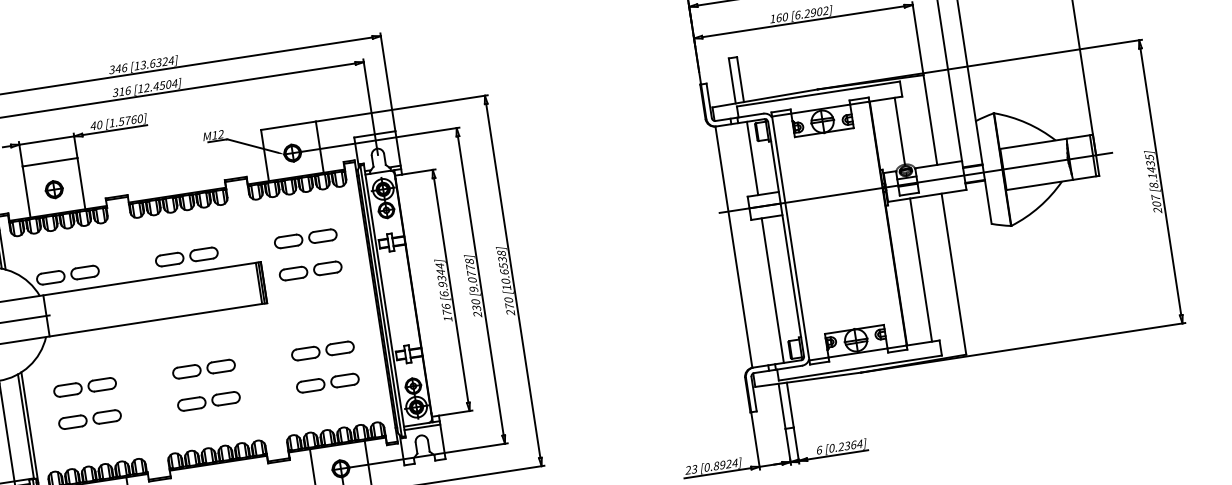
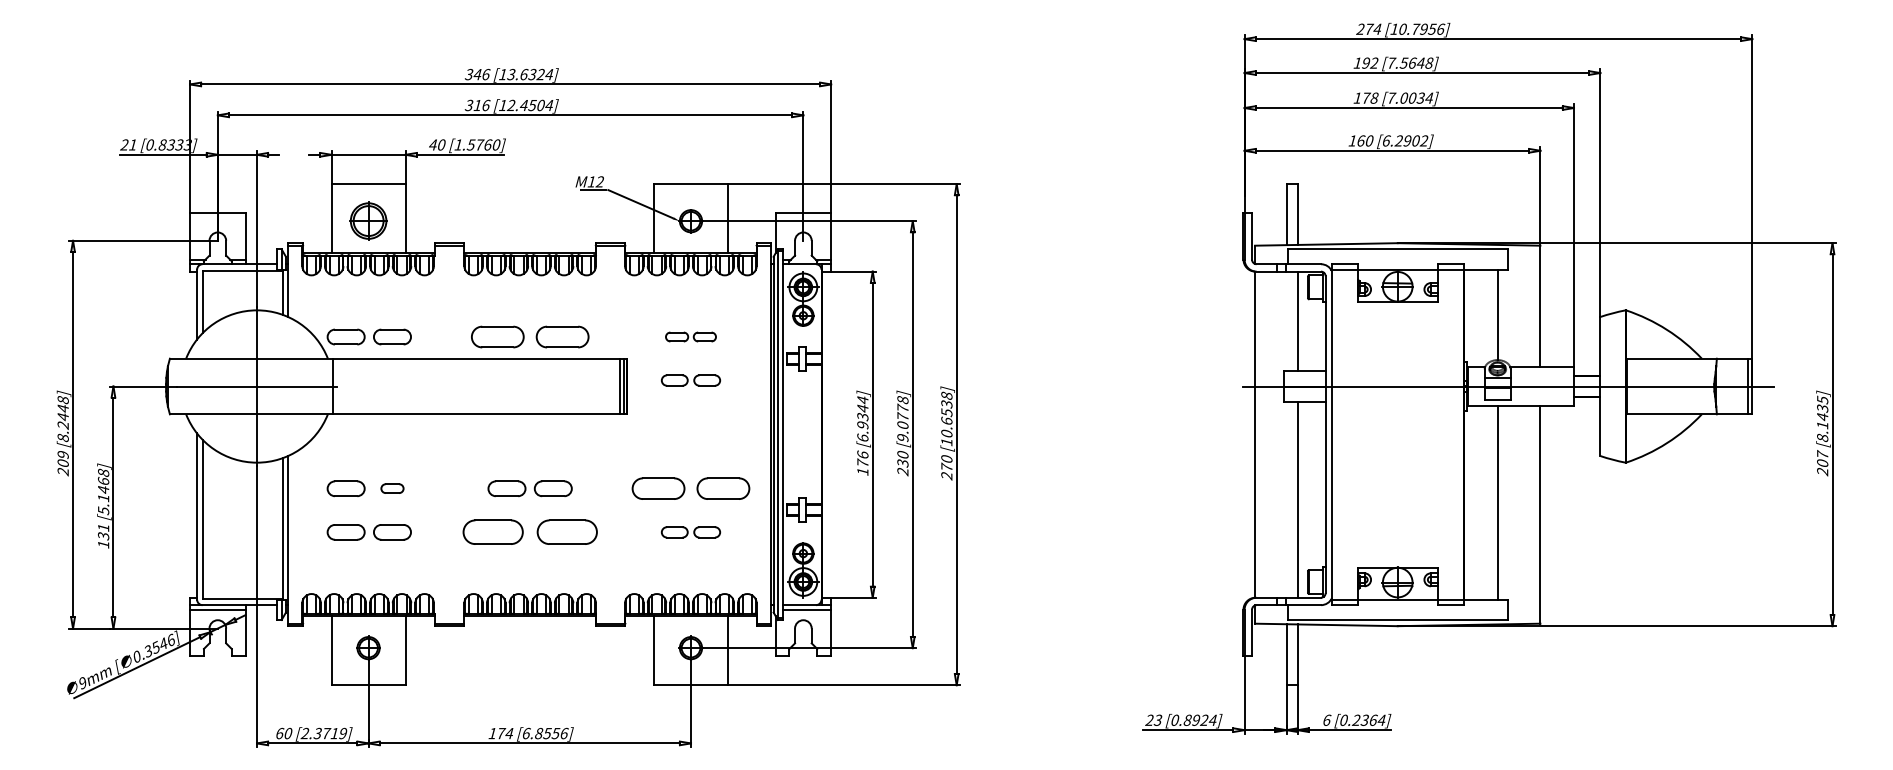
part: (54, 189) -> (368, 221), size x1.6
part: (305, 238) -> (690, 336), size x0.6
part: (186, 256) -> (529, 336), size x1.4
part: (310, 271) -> (690, 380), size x0.7
part: (322, 350) -> (690, 488), size x1.4
part: (327, 383) -> (690, 532), size x0.7
part: (102, 384) -> (392, 488), size x0.6
part: (208, 401) -> (529, 532), size x1.6

